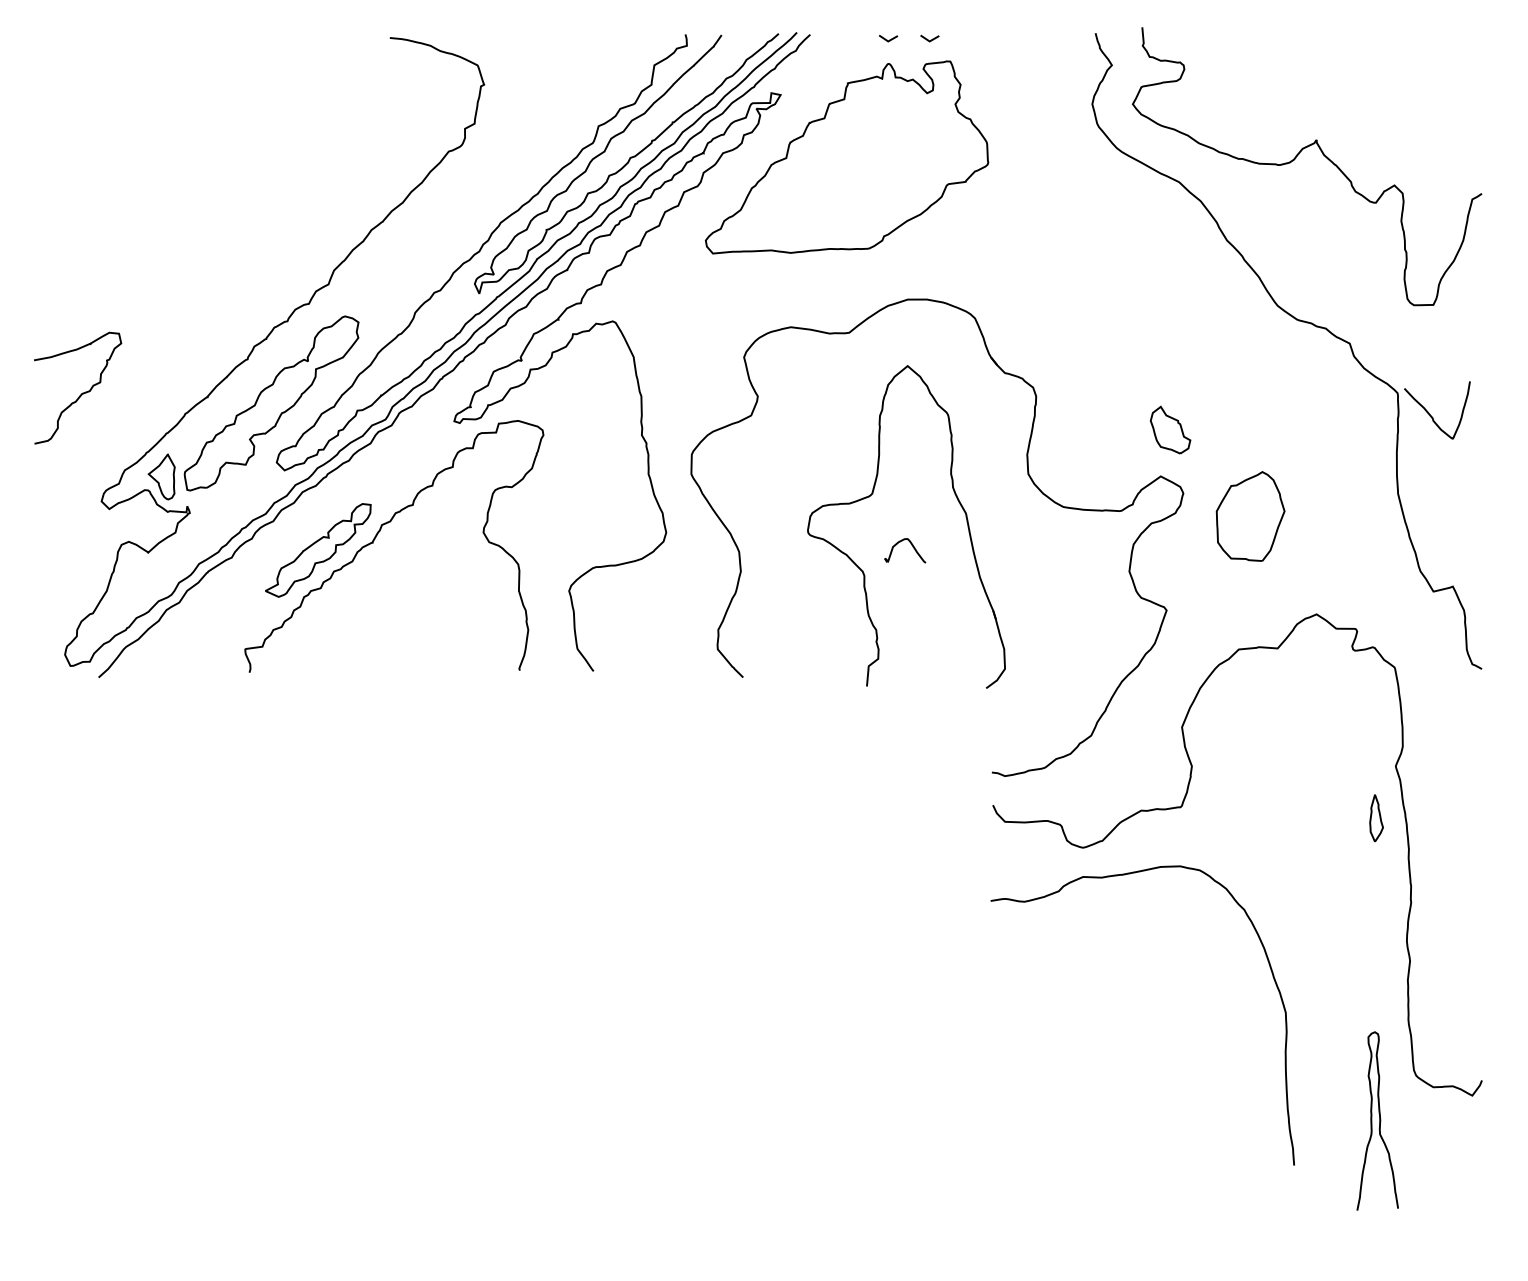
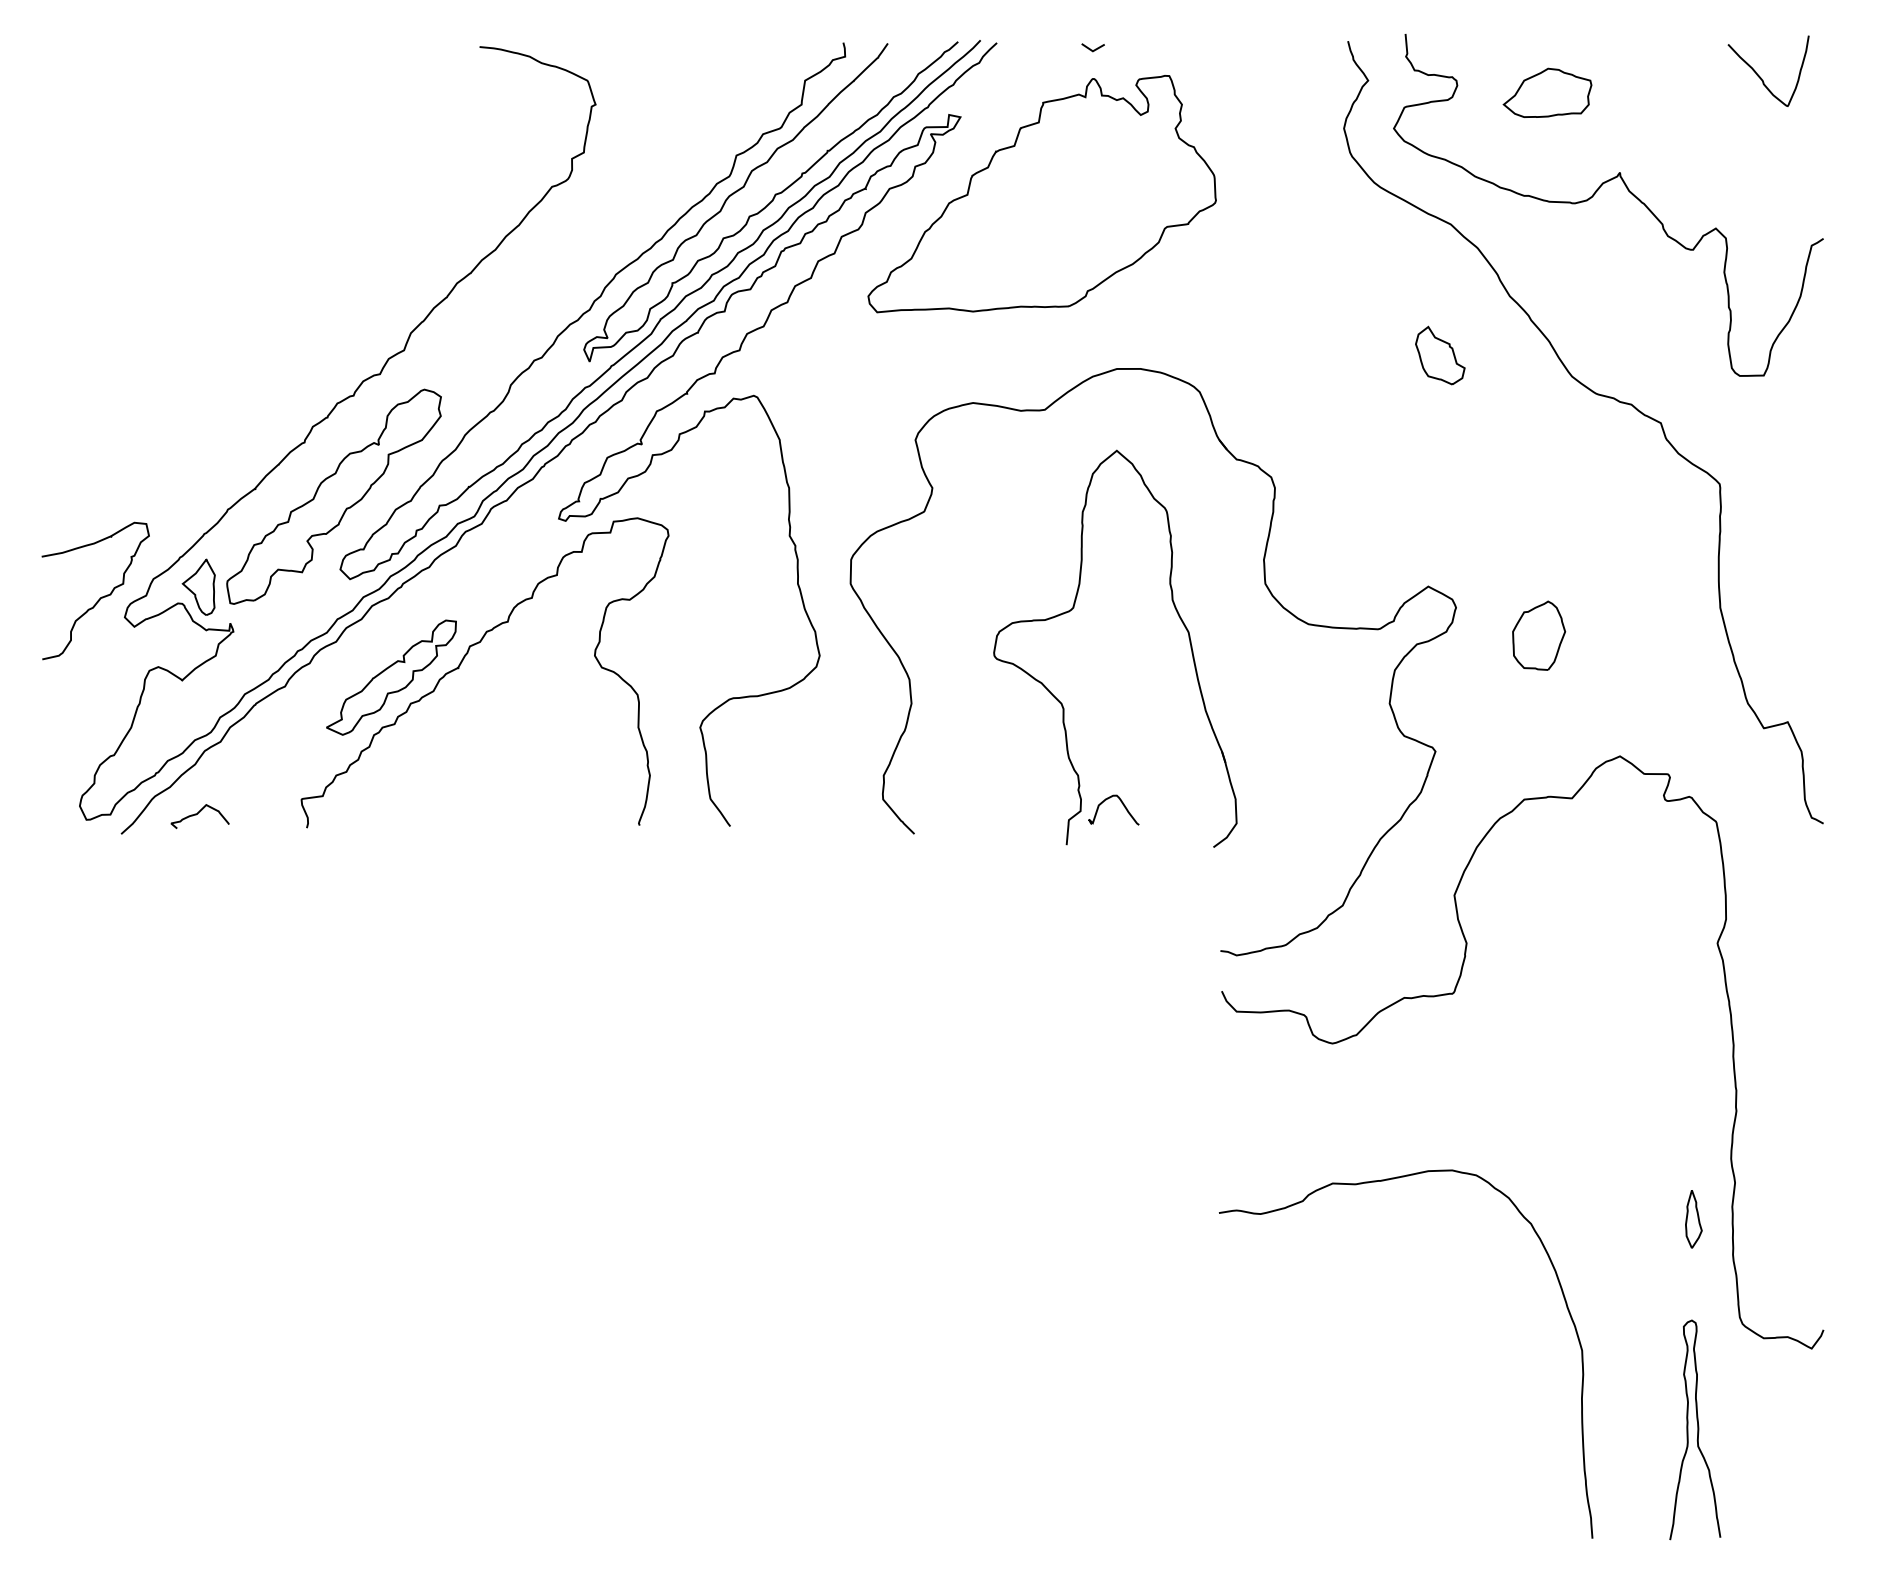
line: (929, 39) -> (1143, 49), removed
part: (1257, 74) -> (1547, 92), added
curve: (82, 392) -> (101, 596), moved
curve: (1431, 415) -> (1761, 77), moved
part: (1170, 430) -> (1440, 355), moved
part: (1251, 516) -> (1539, 635), size x0.62
curve: (911, 545) -> (1121, 803), moved
curve: (160, 661) -> (197, 814), added
part: (1376, 818) -> (1693, 1219), moved
curve: (1271, 972) -> (1564, 1301), moved
curve: (1379, 1120) -> (1697, 1429), moved

